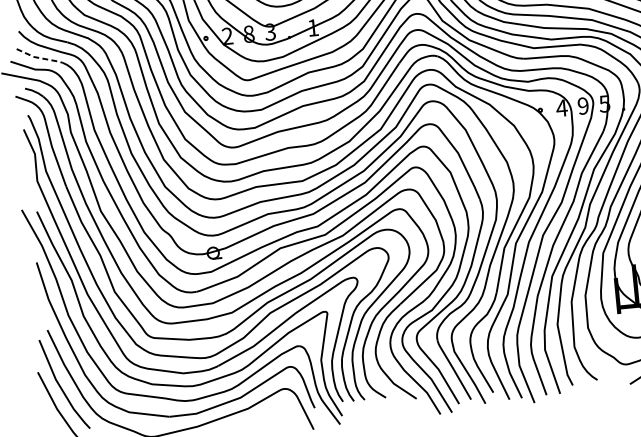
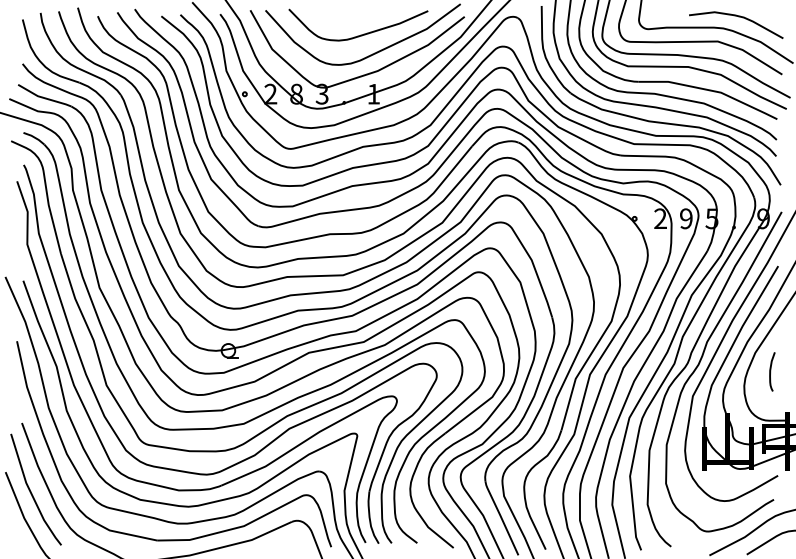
line: (39, 58) -> (44, 98), dashed -> solid
text: (561, 107) -> (660, 218), 4 -> 2

